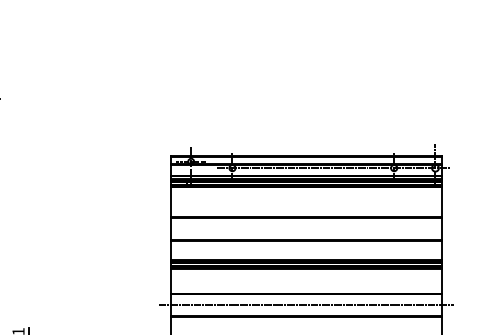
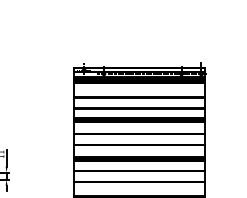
line: (306, 305) -> (139, 139), removed

